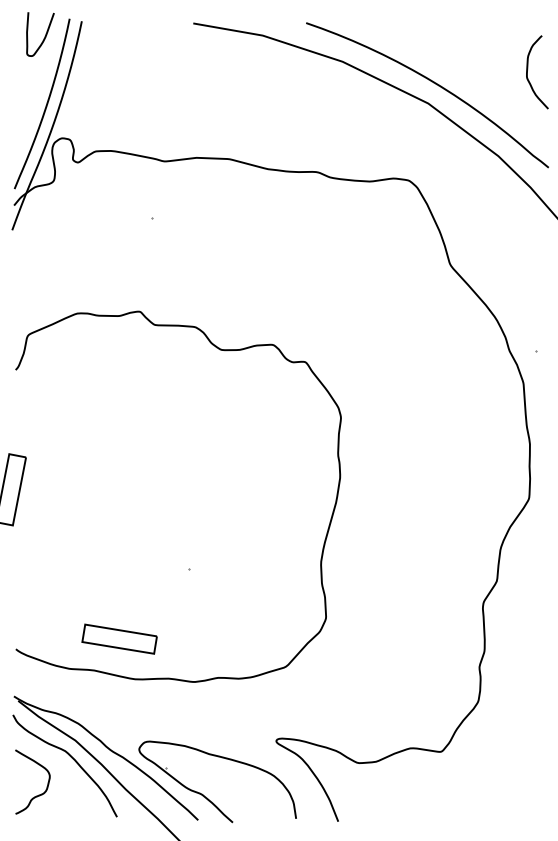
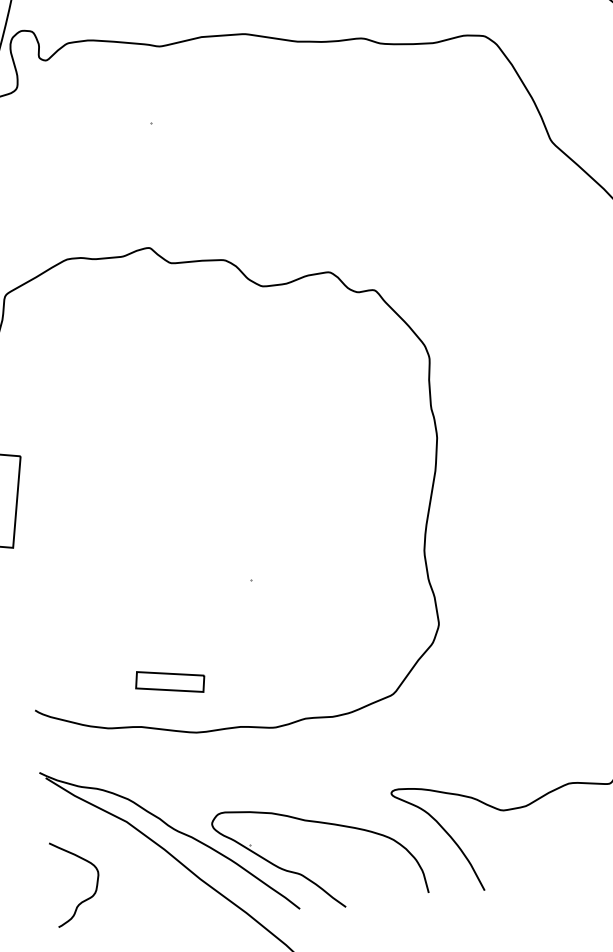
part: (119, 638) -> (169, 681), size x0.7
curve: (71, 758) -> (124, 846), removed

